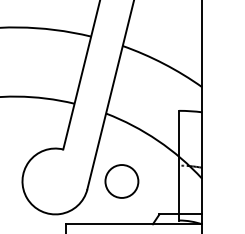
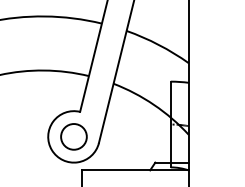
circle: (121, 180) -> (73, 136), moved

